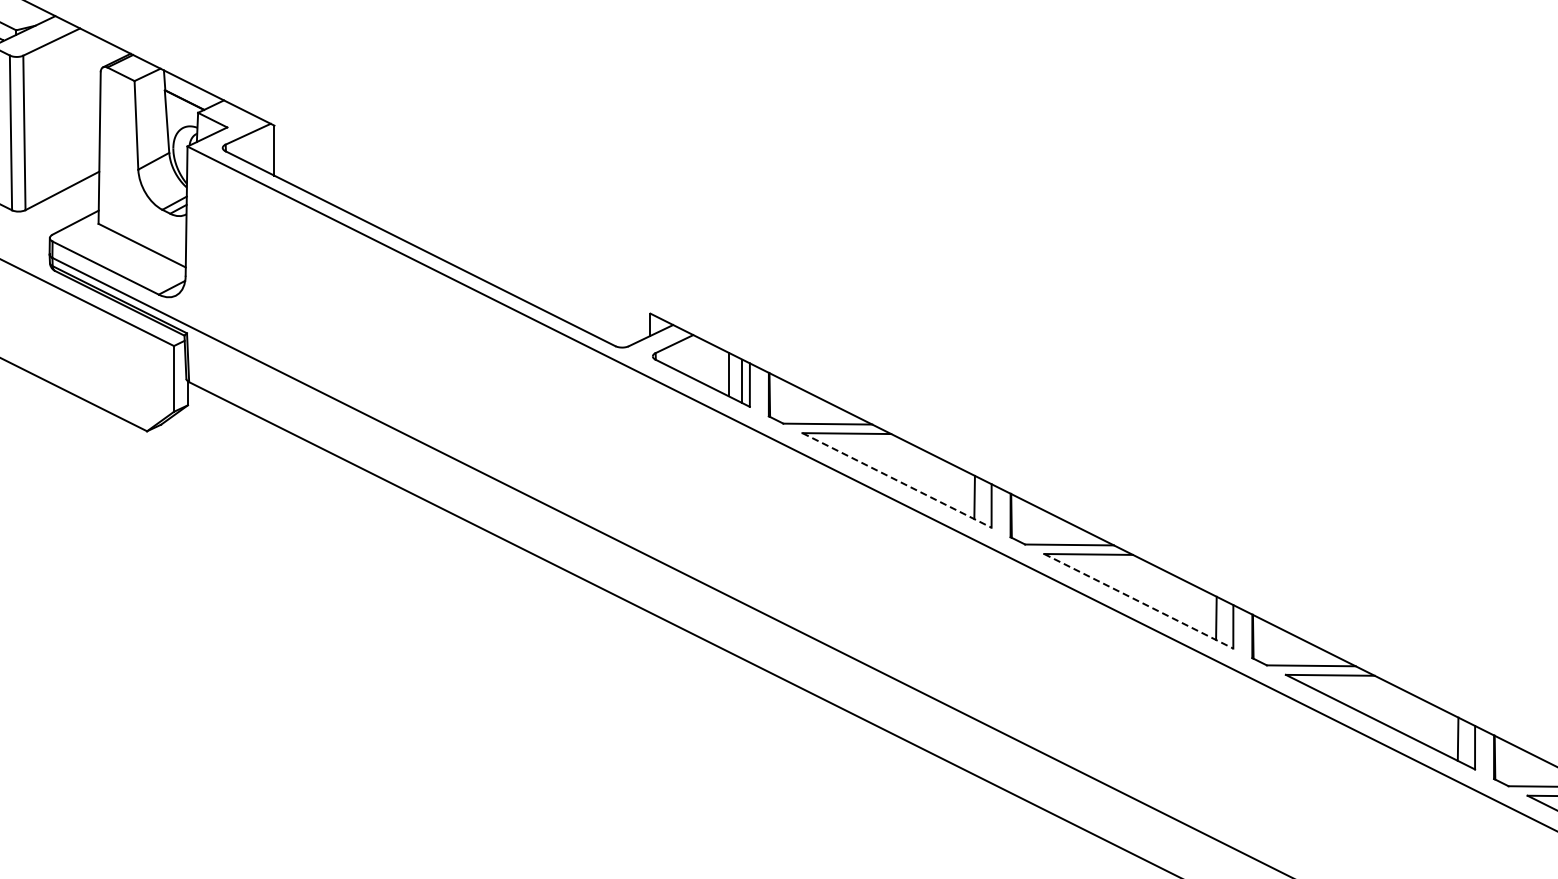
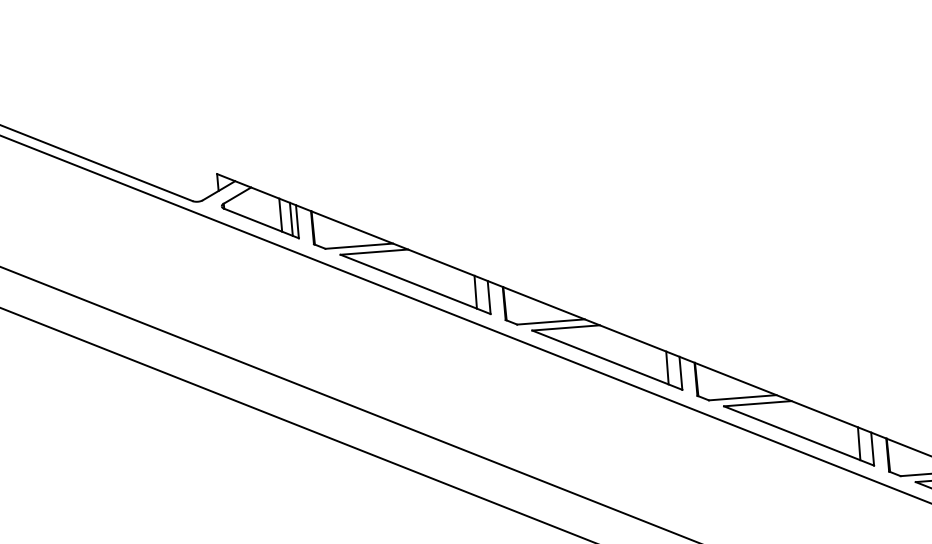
line: (897, 480) -> (415, 284), dashed -> solid
line: (1138, 601) -> (607, 360), dashed -> solid

